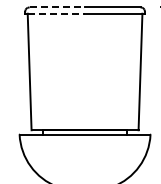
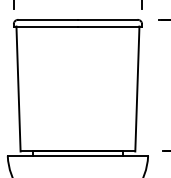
line: (57, 7) -> (48, 19), dashed -> solid
line: (56, 13) -> (47, 26), dashed -> solid

